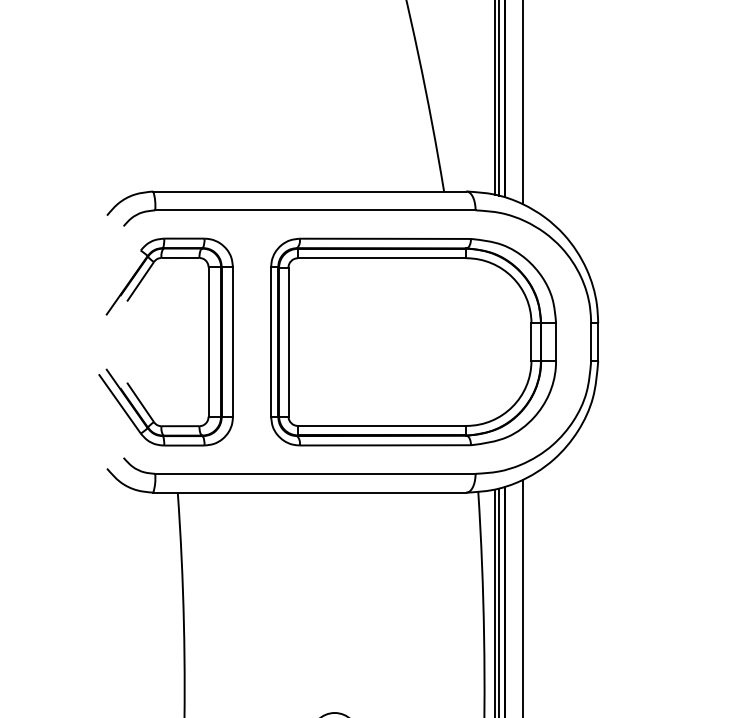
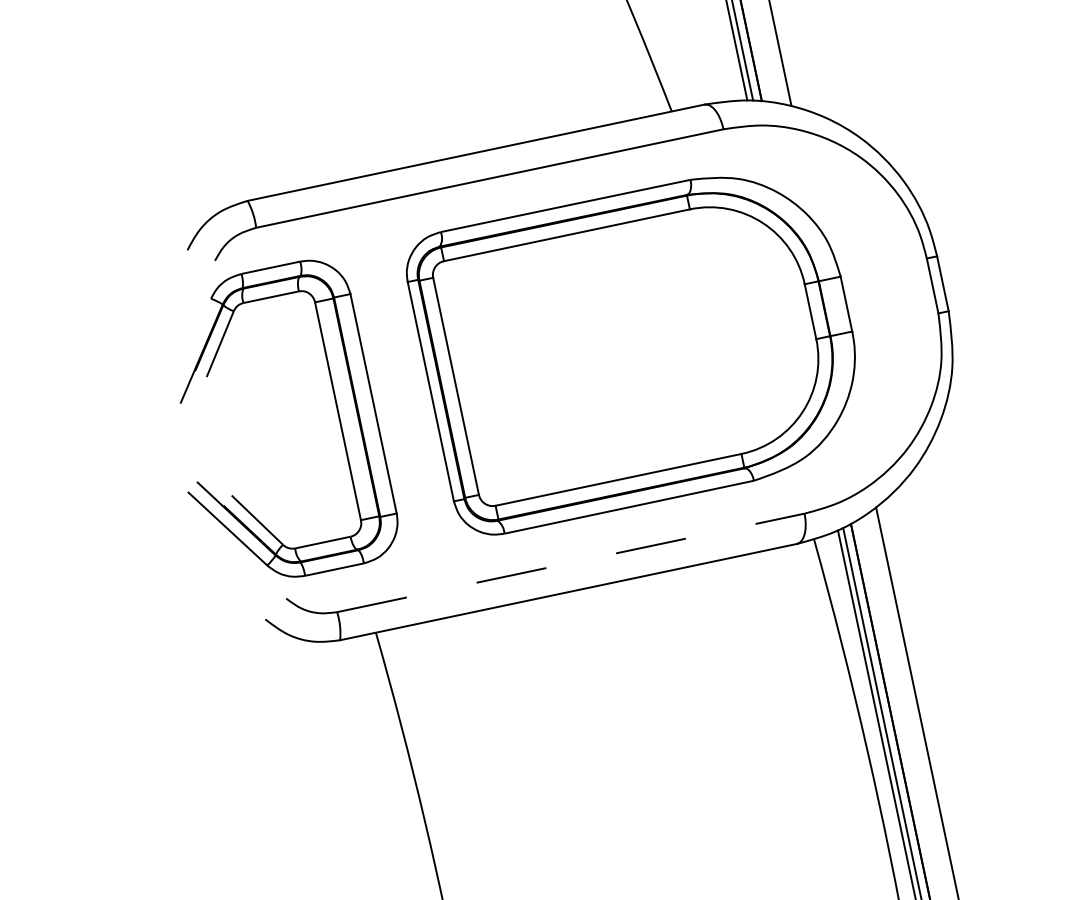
part: (208, 341) -> (337, 410), moved
part: (413, 341) -> (638, 347), moved
line: (315, 473) -> (570, 562), solid -> dashed

